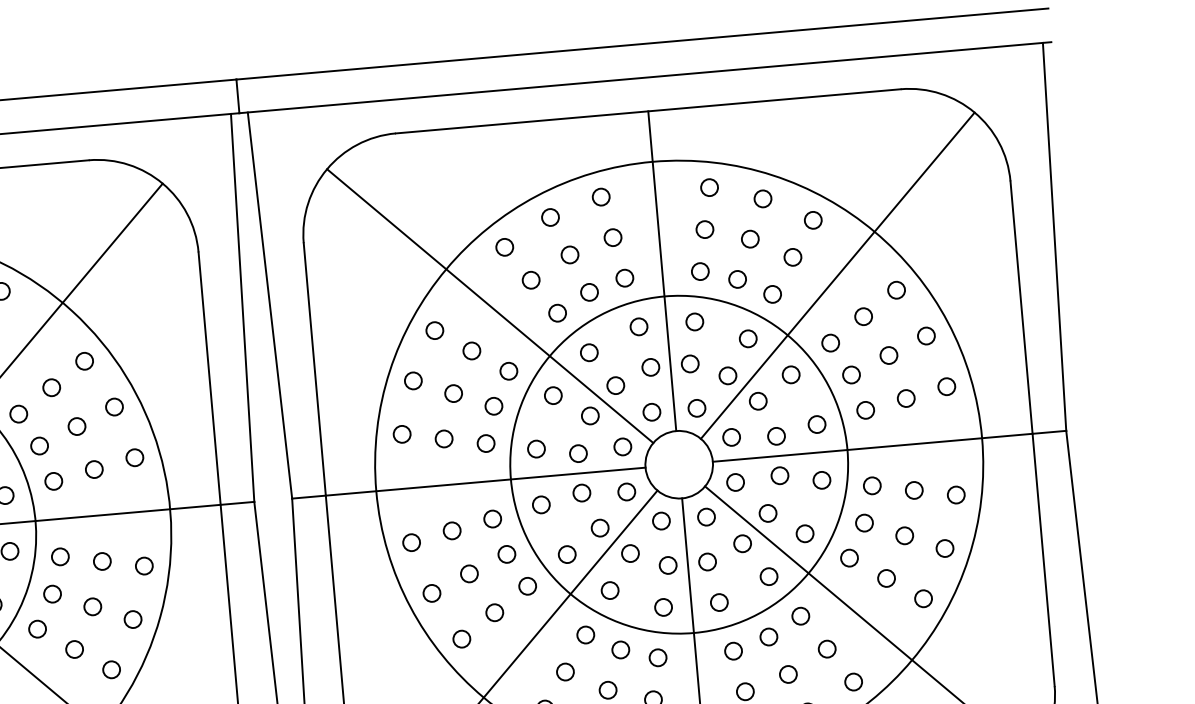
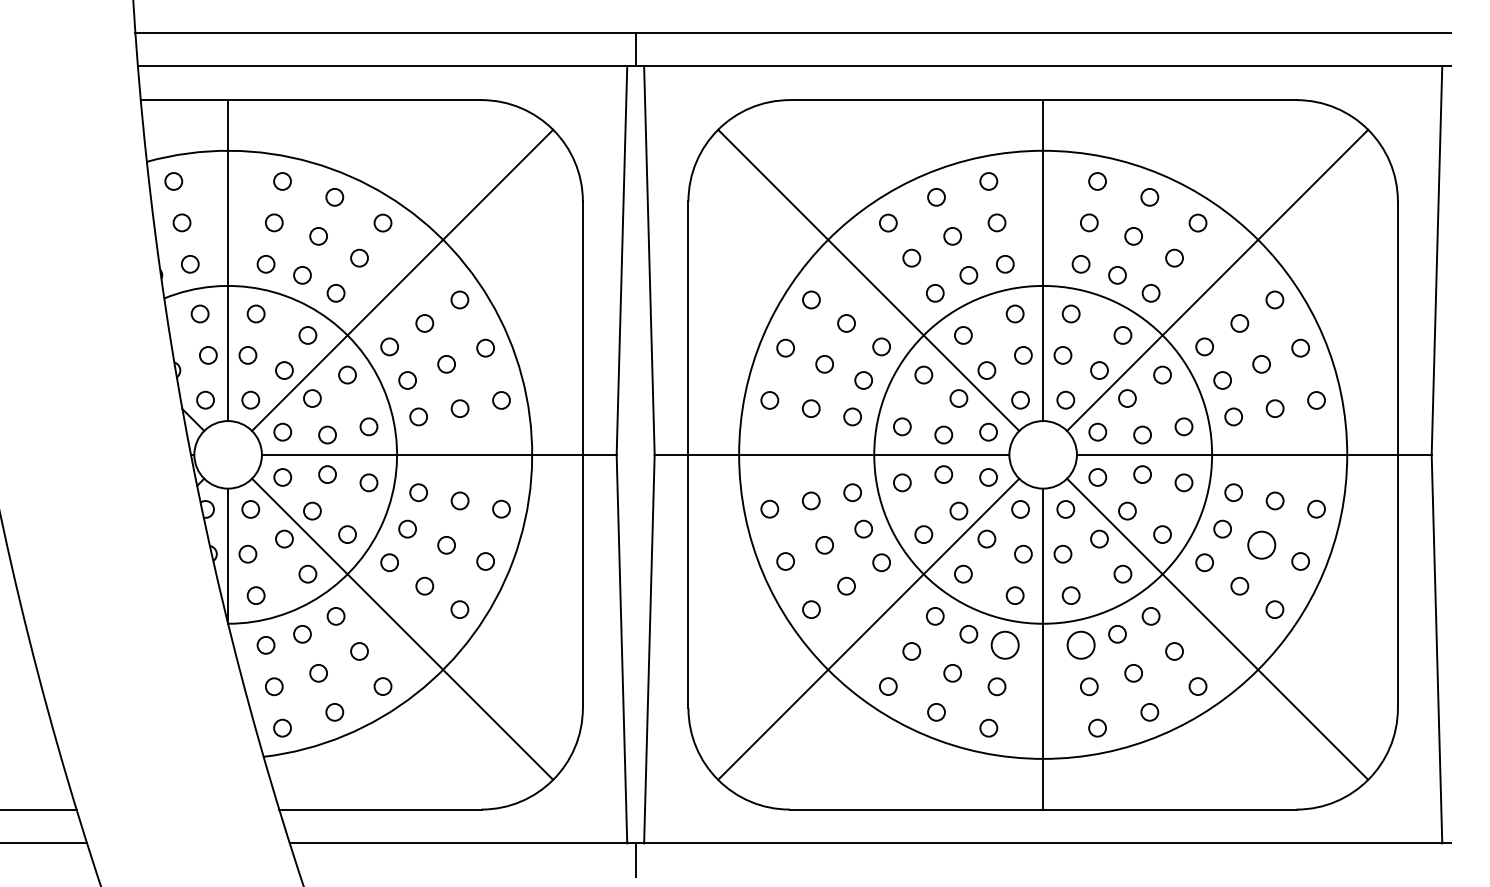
circle: (904, 536) -> (1261, 545), size x1.6
circle: (733, 651) -> (1080, 645), size x1.6
circle: (658, 657) -> (1005, 645), size x1.6

